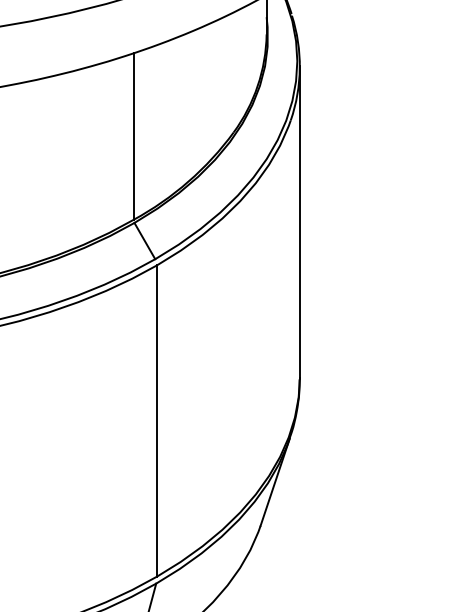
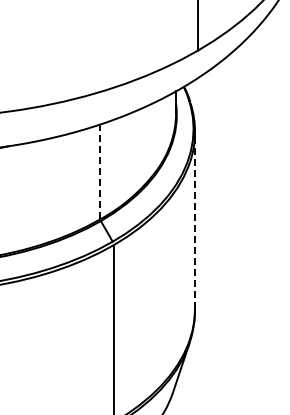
line: (133, 135) -> (100, 171), solid -> dashed
line: (300, 221) -> (195, 220), solid -> dashed

